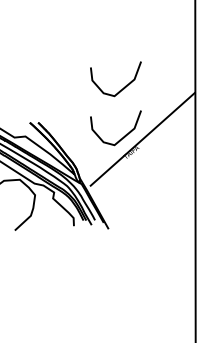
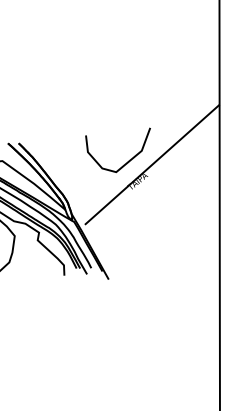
curve: (123, 87) -> (127, 98), removed

